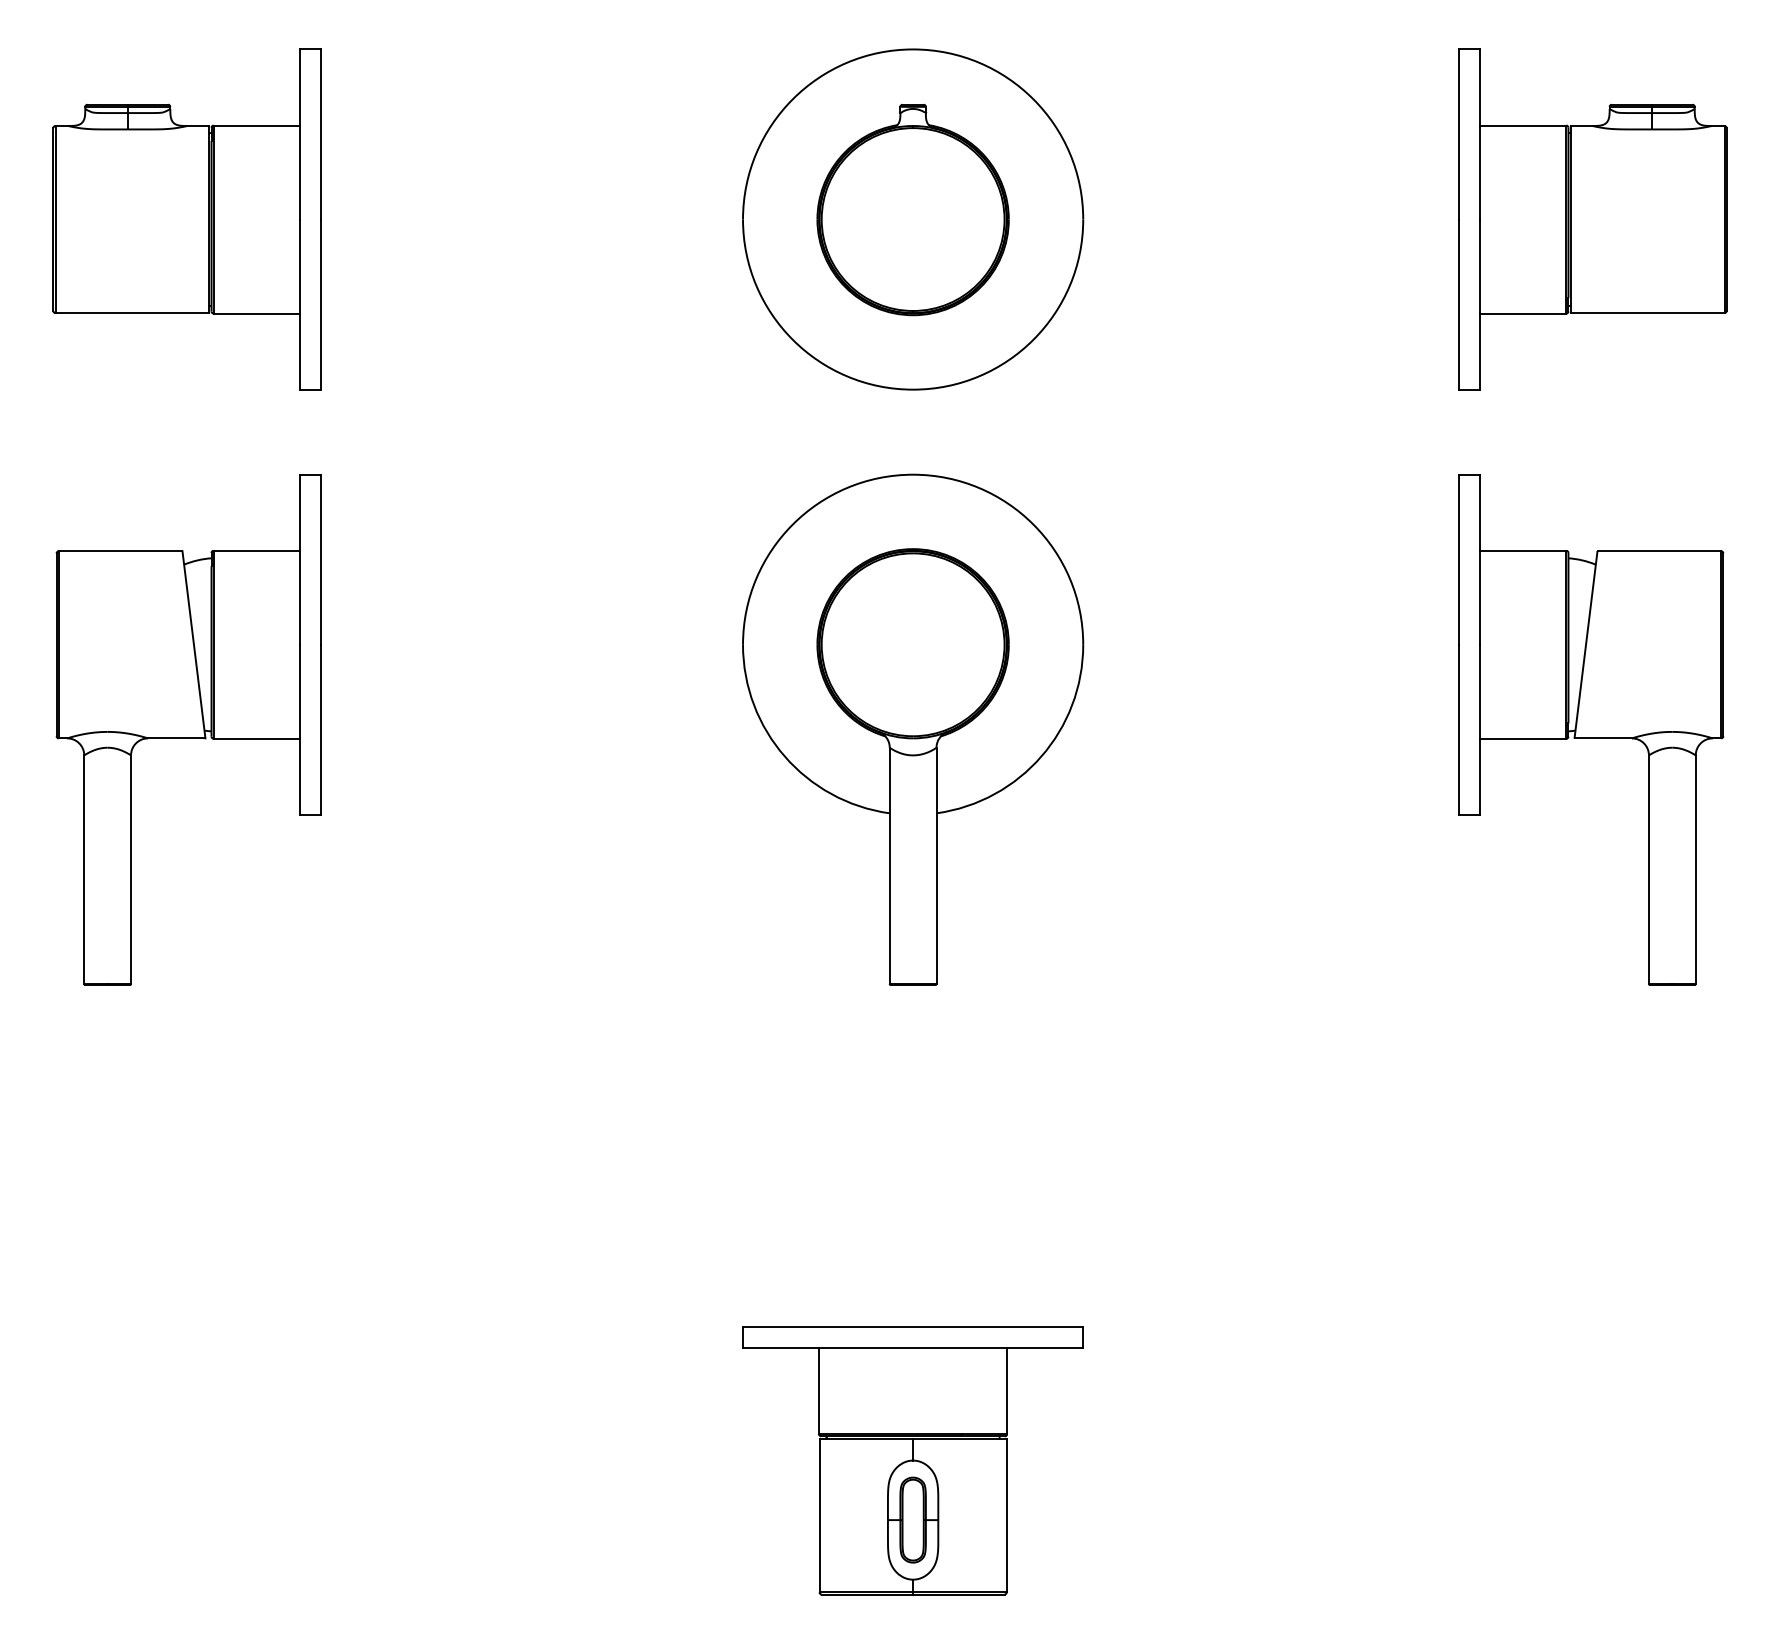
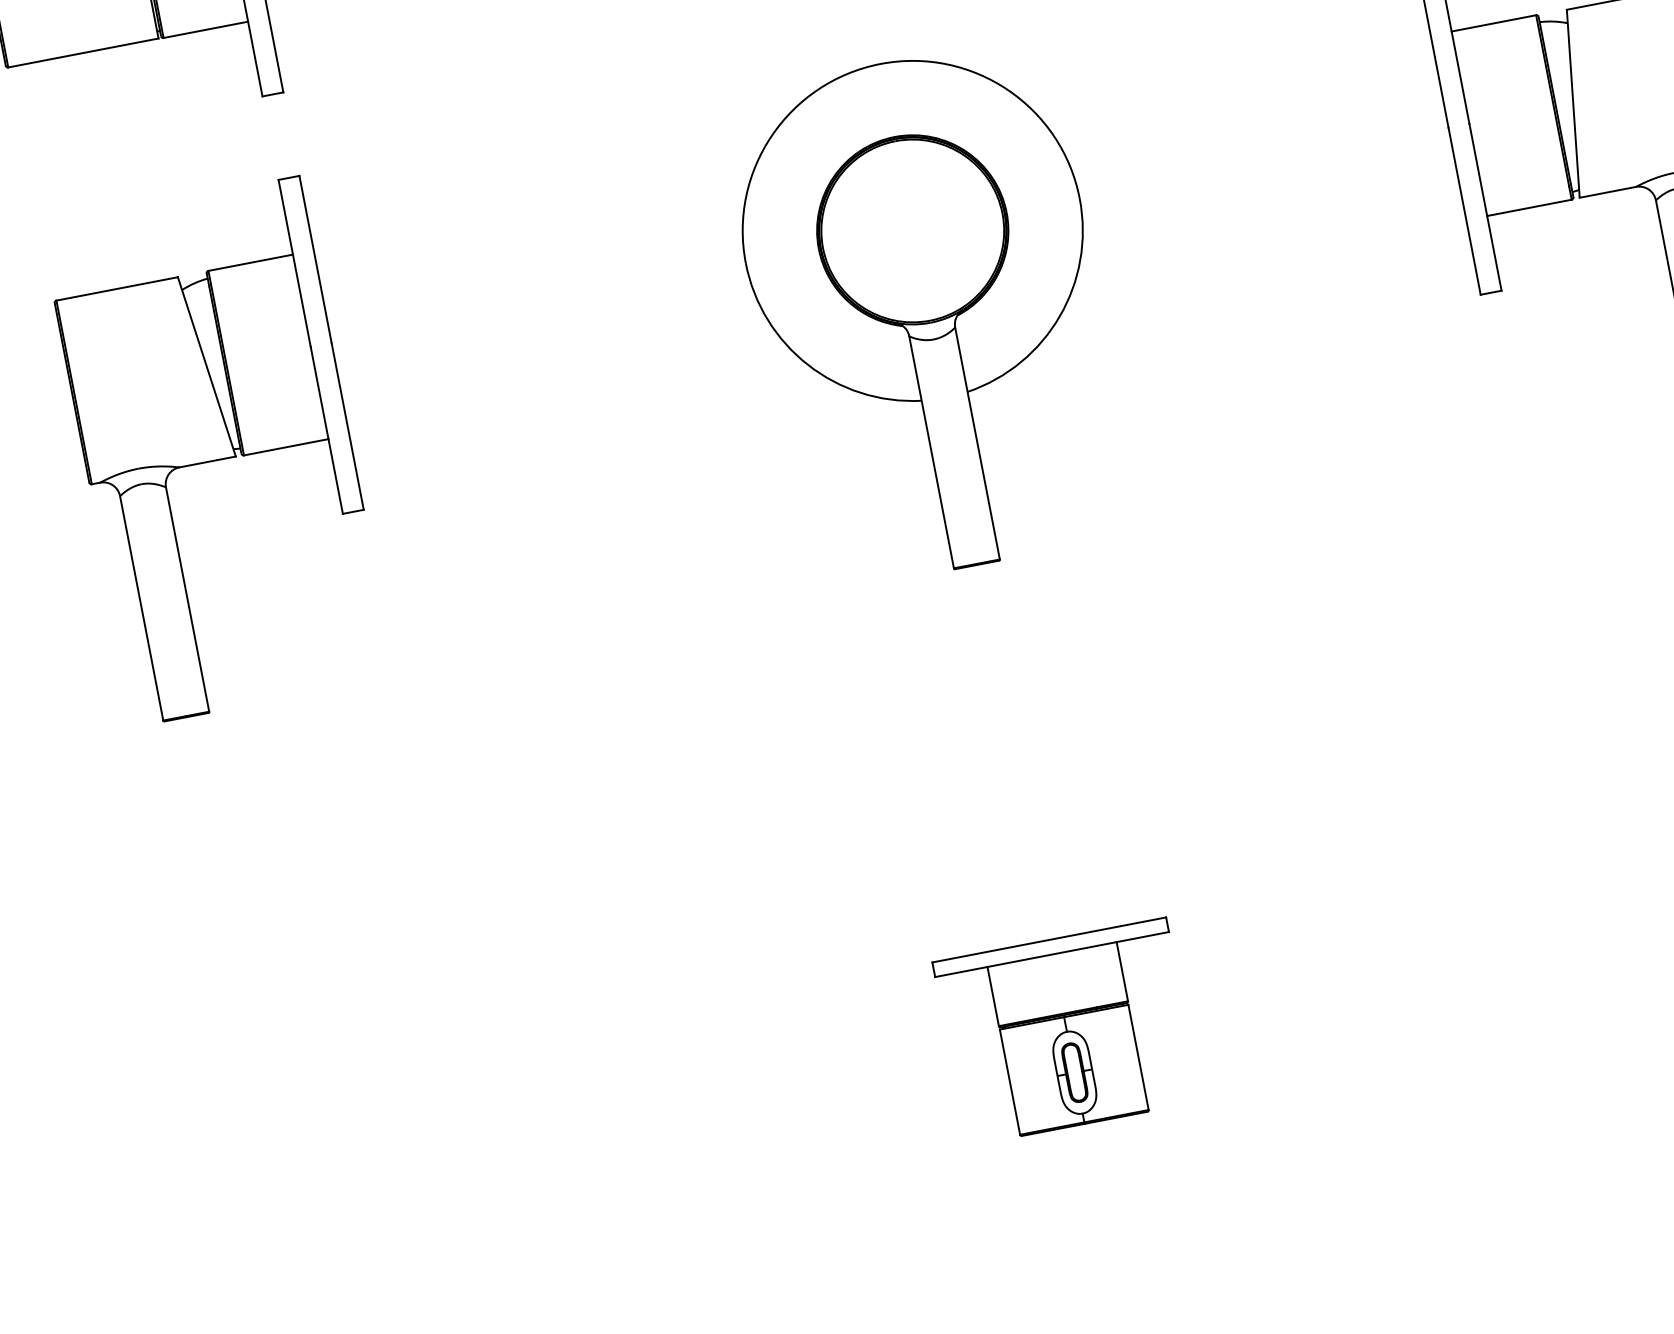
part: (912, 1460) -> (1066, 1031), size x0.7

